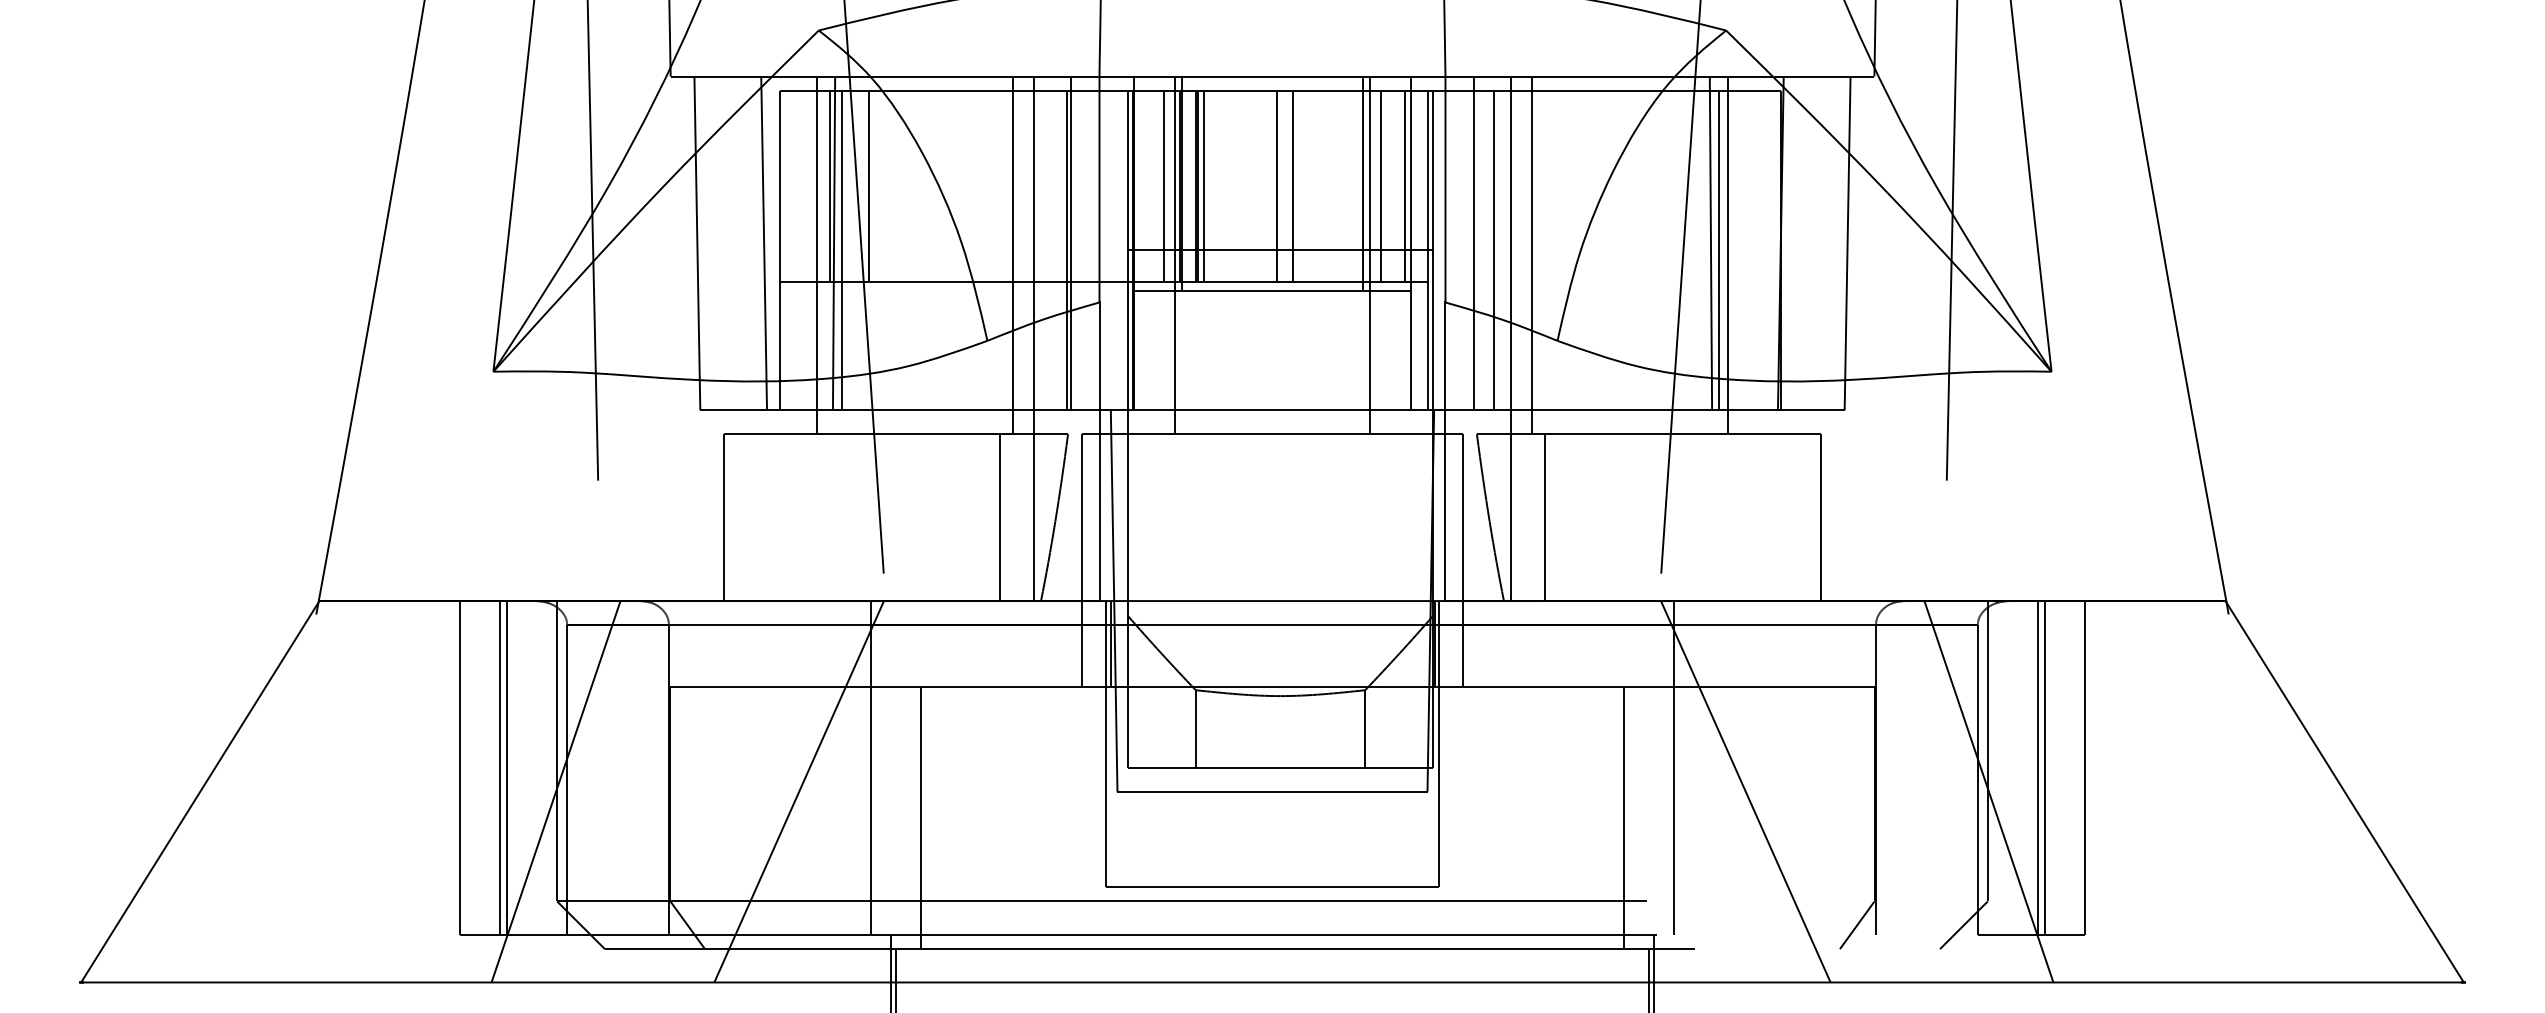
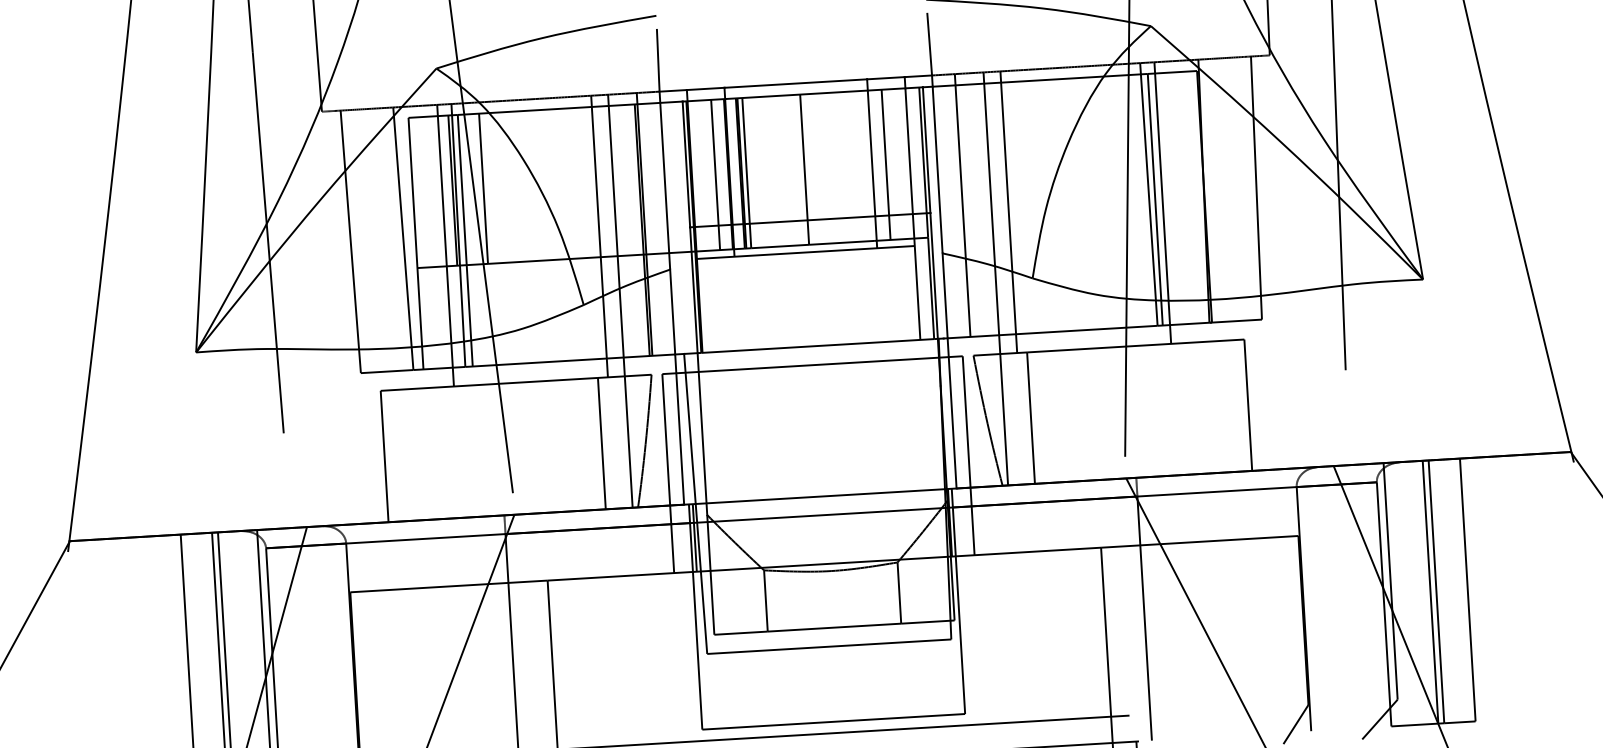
line: (1292, 185) -> (816, 168), removed
line: (1404, 185) -> (904, 163), removed
line: (1493, 250) -> (977, 210), removed
line: (1174, 255) -> (727, 229), removed
line: (1370, 255) -> (881, 219), removed

